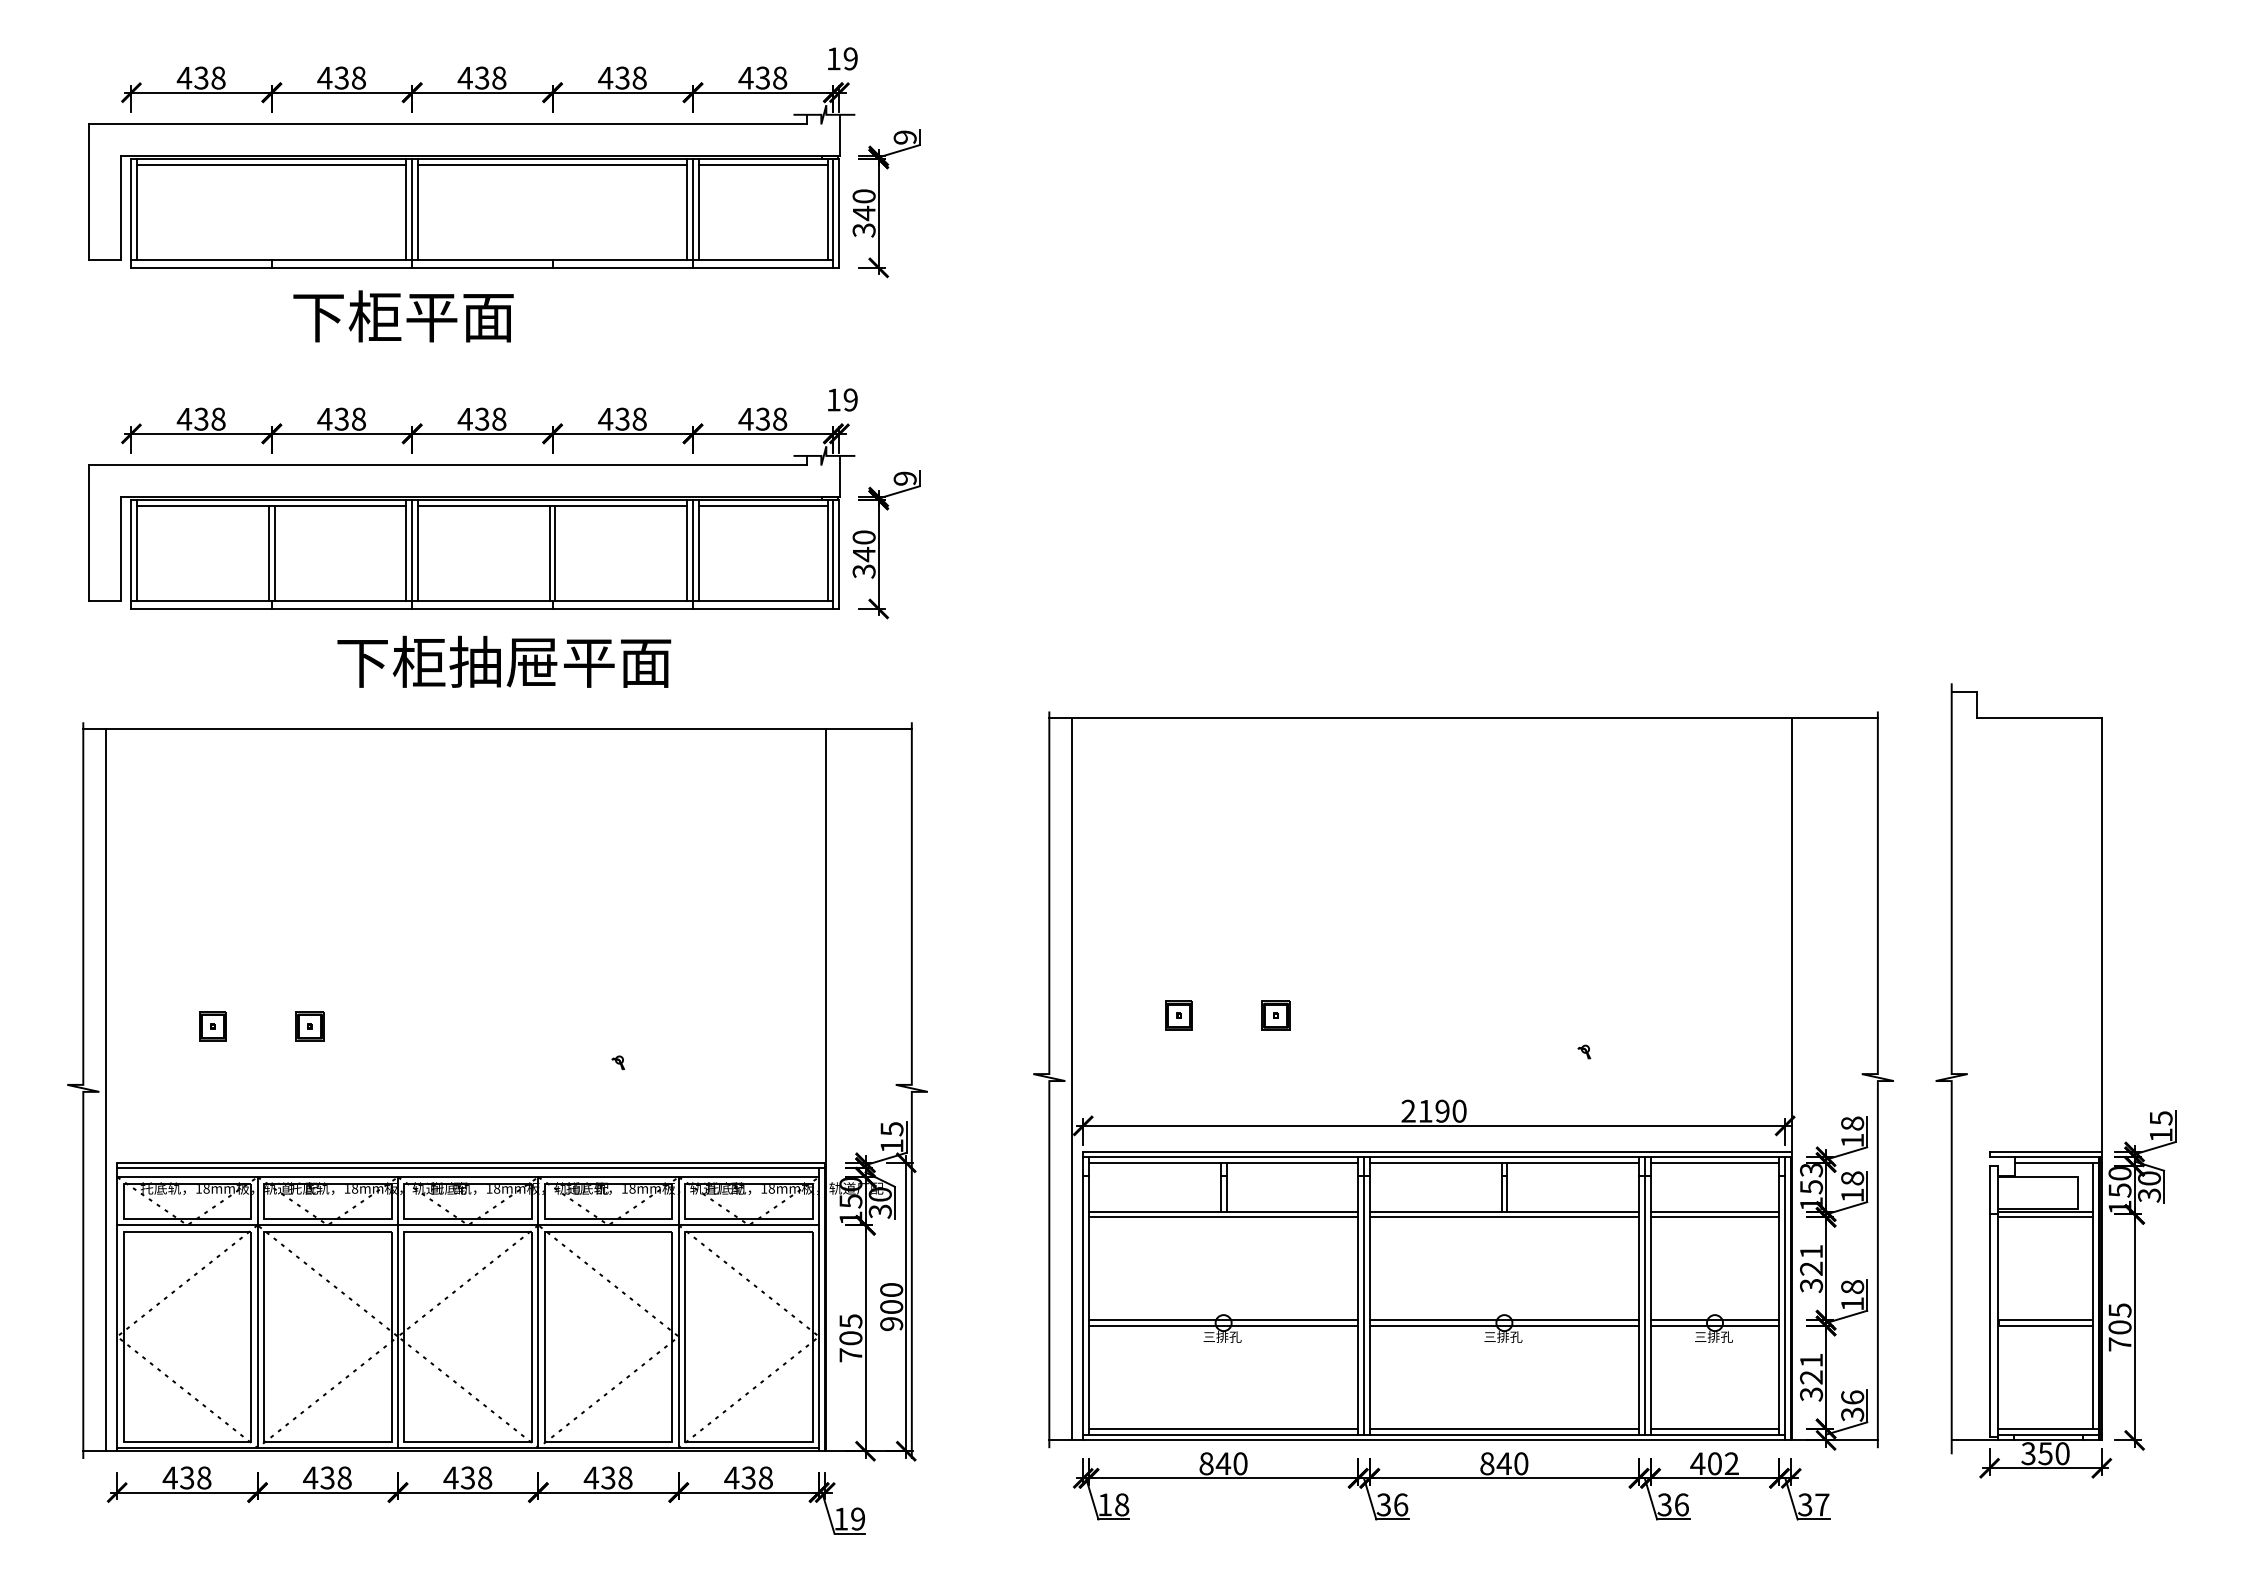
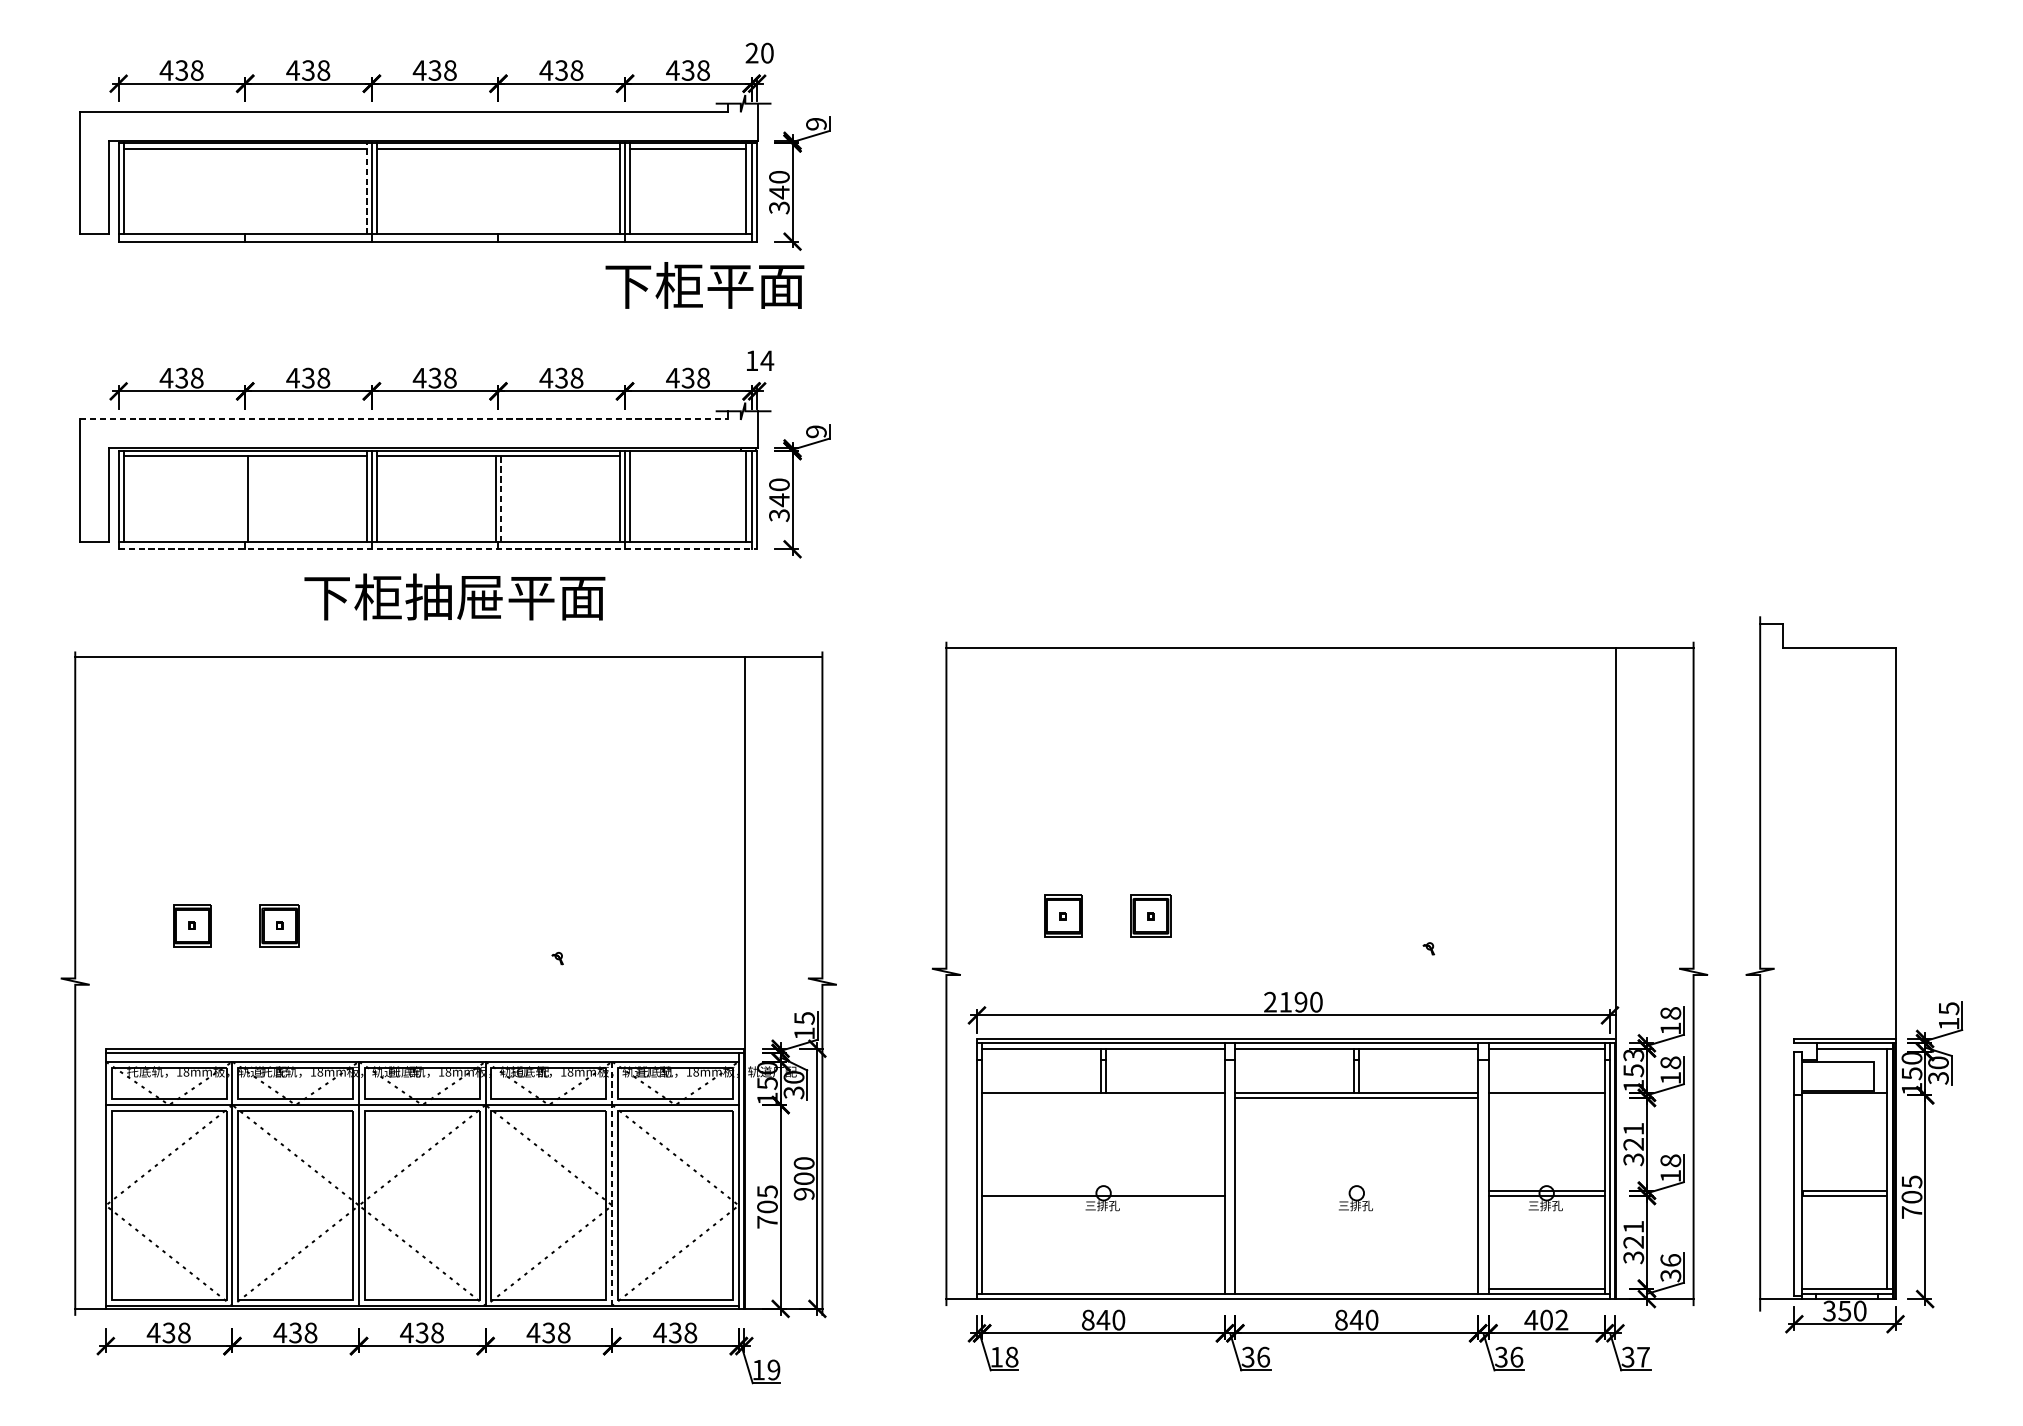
text: (841, 58) -> (758, 52), 19 -> 20
line: (406, 208) -> (366, 188), solid -> dashed
text: (403, 316) -> (704, 285), moved
text: (850, 399) -> (767, 360), 19 -> 14
line: (448, 464) -> (404, 419), solid -> dashed
line: (762, 505) -> (687, 455), removed
line: (268, 552) -> (242, 498), removed
line: (555, 553) -> (501, 499), solid -> dashed
line: (485, 608) -> (437, 548), solid -> dashed
part: (1178, 1015) -> (1062, 915), size x1.6
part: (1275, 1015) -> (1150, 915), size x1.6
part: (212, 1026) -> (191, 925), size x1.6
part: (309, 1026) -> (279, 925), size x1.6
line: (1072, 1078) -> (967, 972), removed
line: (106, 1089) -> (96, 982), removed
line: (1223, 1217) -> (1103, 1098), removed
line: (1714, 1217) -> (1546, 1098), removed
line: (2044, 1217) -> (1843, 1098), removed
line: (1364, 1295) -> (1230, 1168), removed
line: (1644, 1295) -> (1483, 1168), removed
line: (678, 1312) -> (612, 1183), solid -> dashed
line: (1223, 1320) -> (1103, 1190), removed
line: (1504, 1320) -> (1356, 1190), removed
line: (1504, 1325) -> (1356, 1195), removed
line: (1223, 1428) -> (1103, 1288), removed
line: (1504, 1428) -> (1356, 1288), removed

